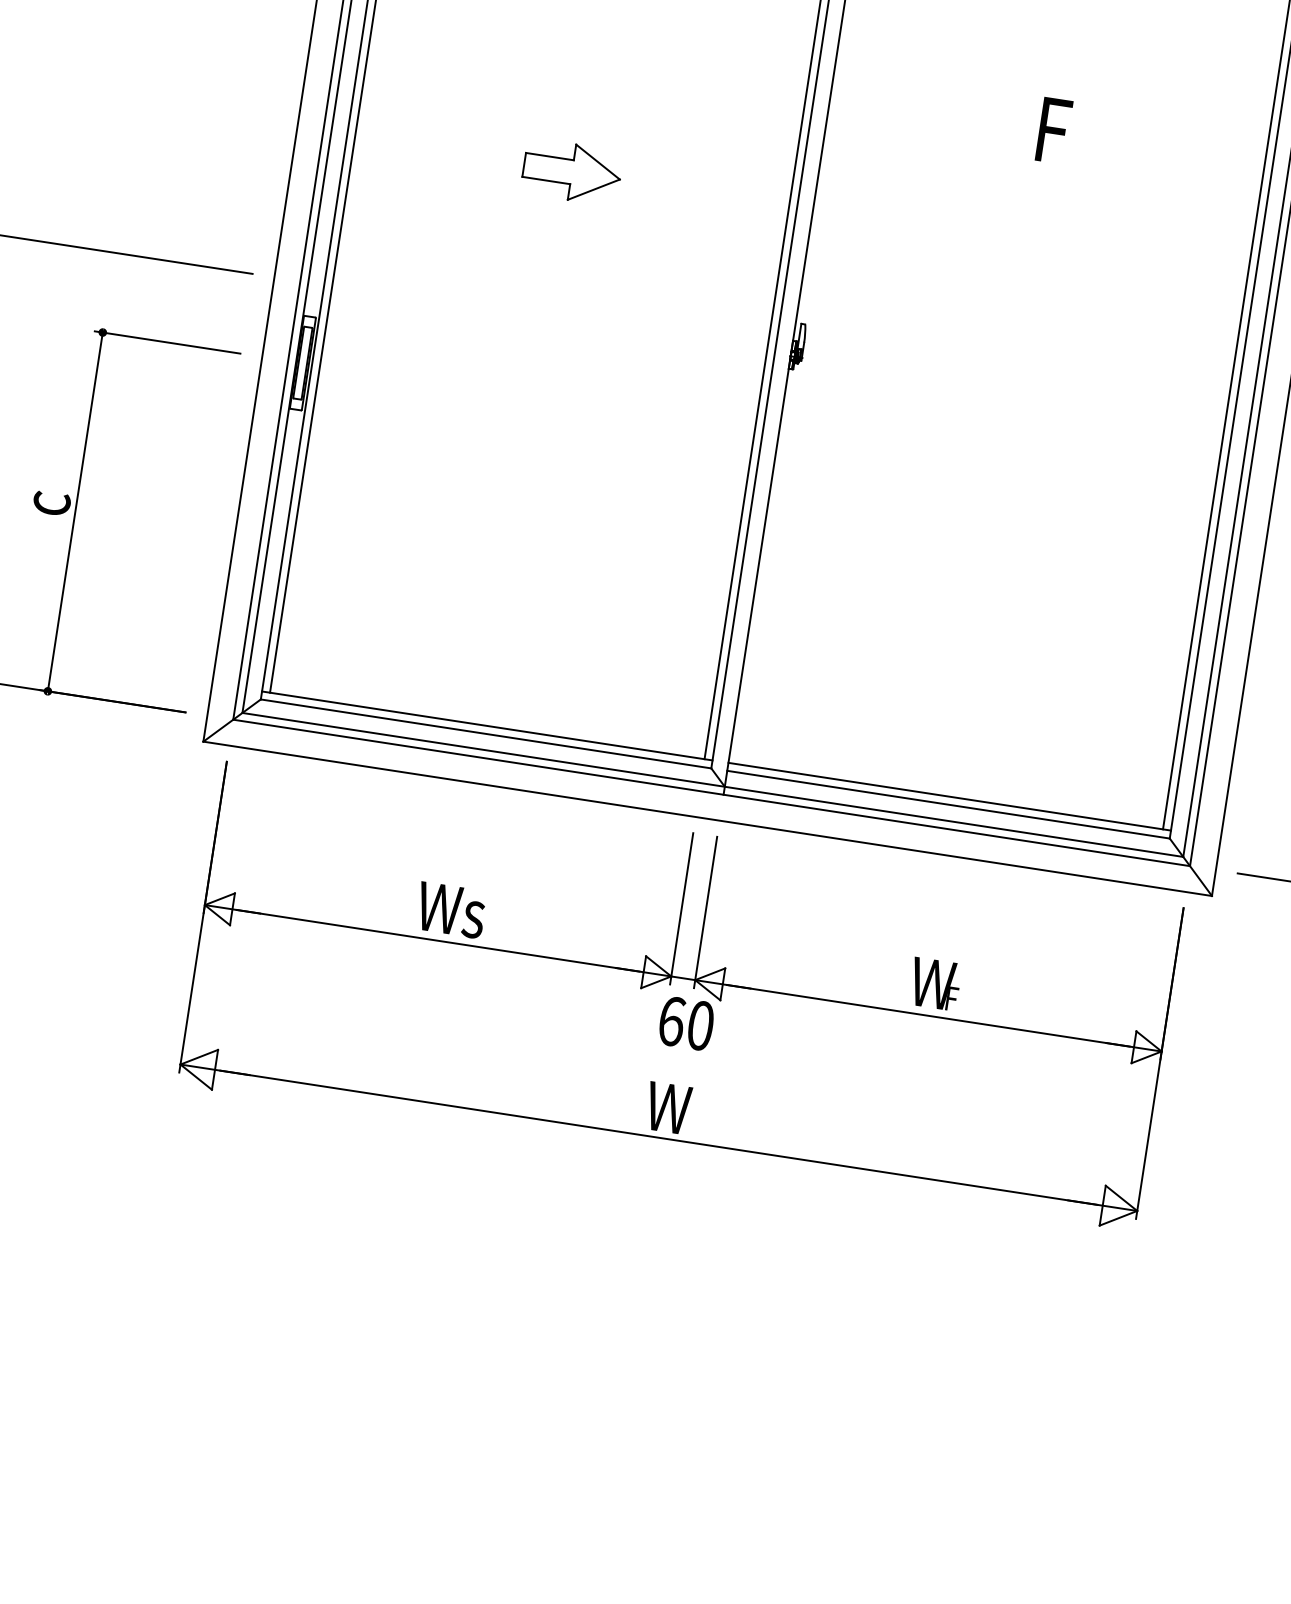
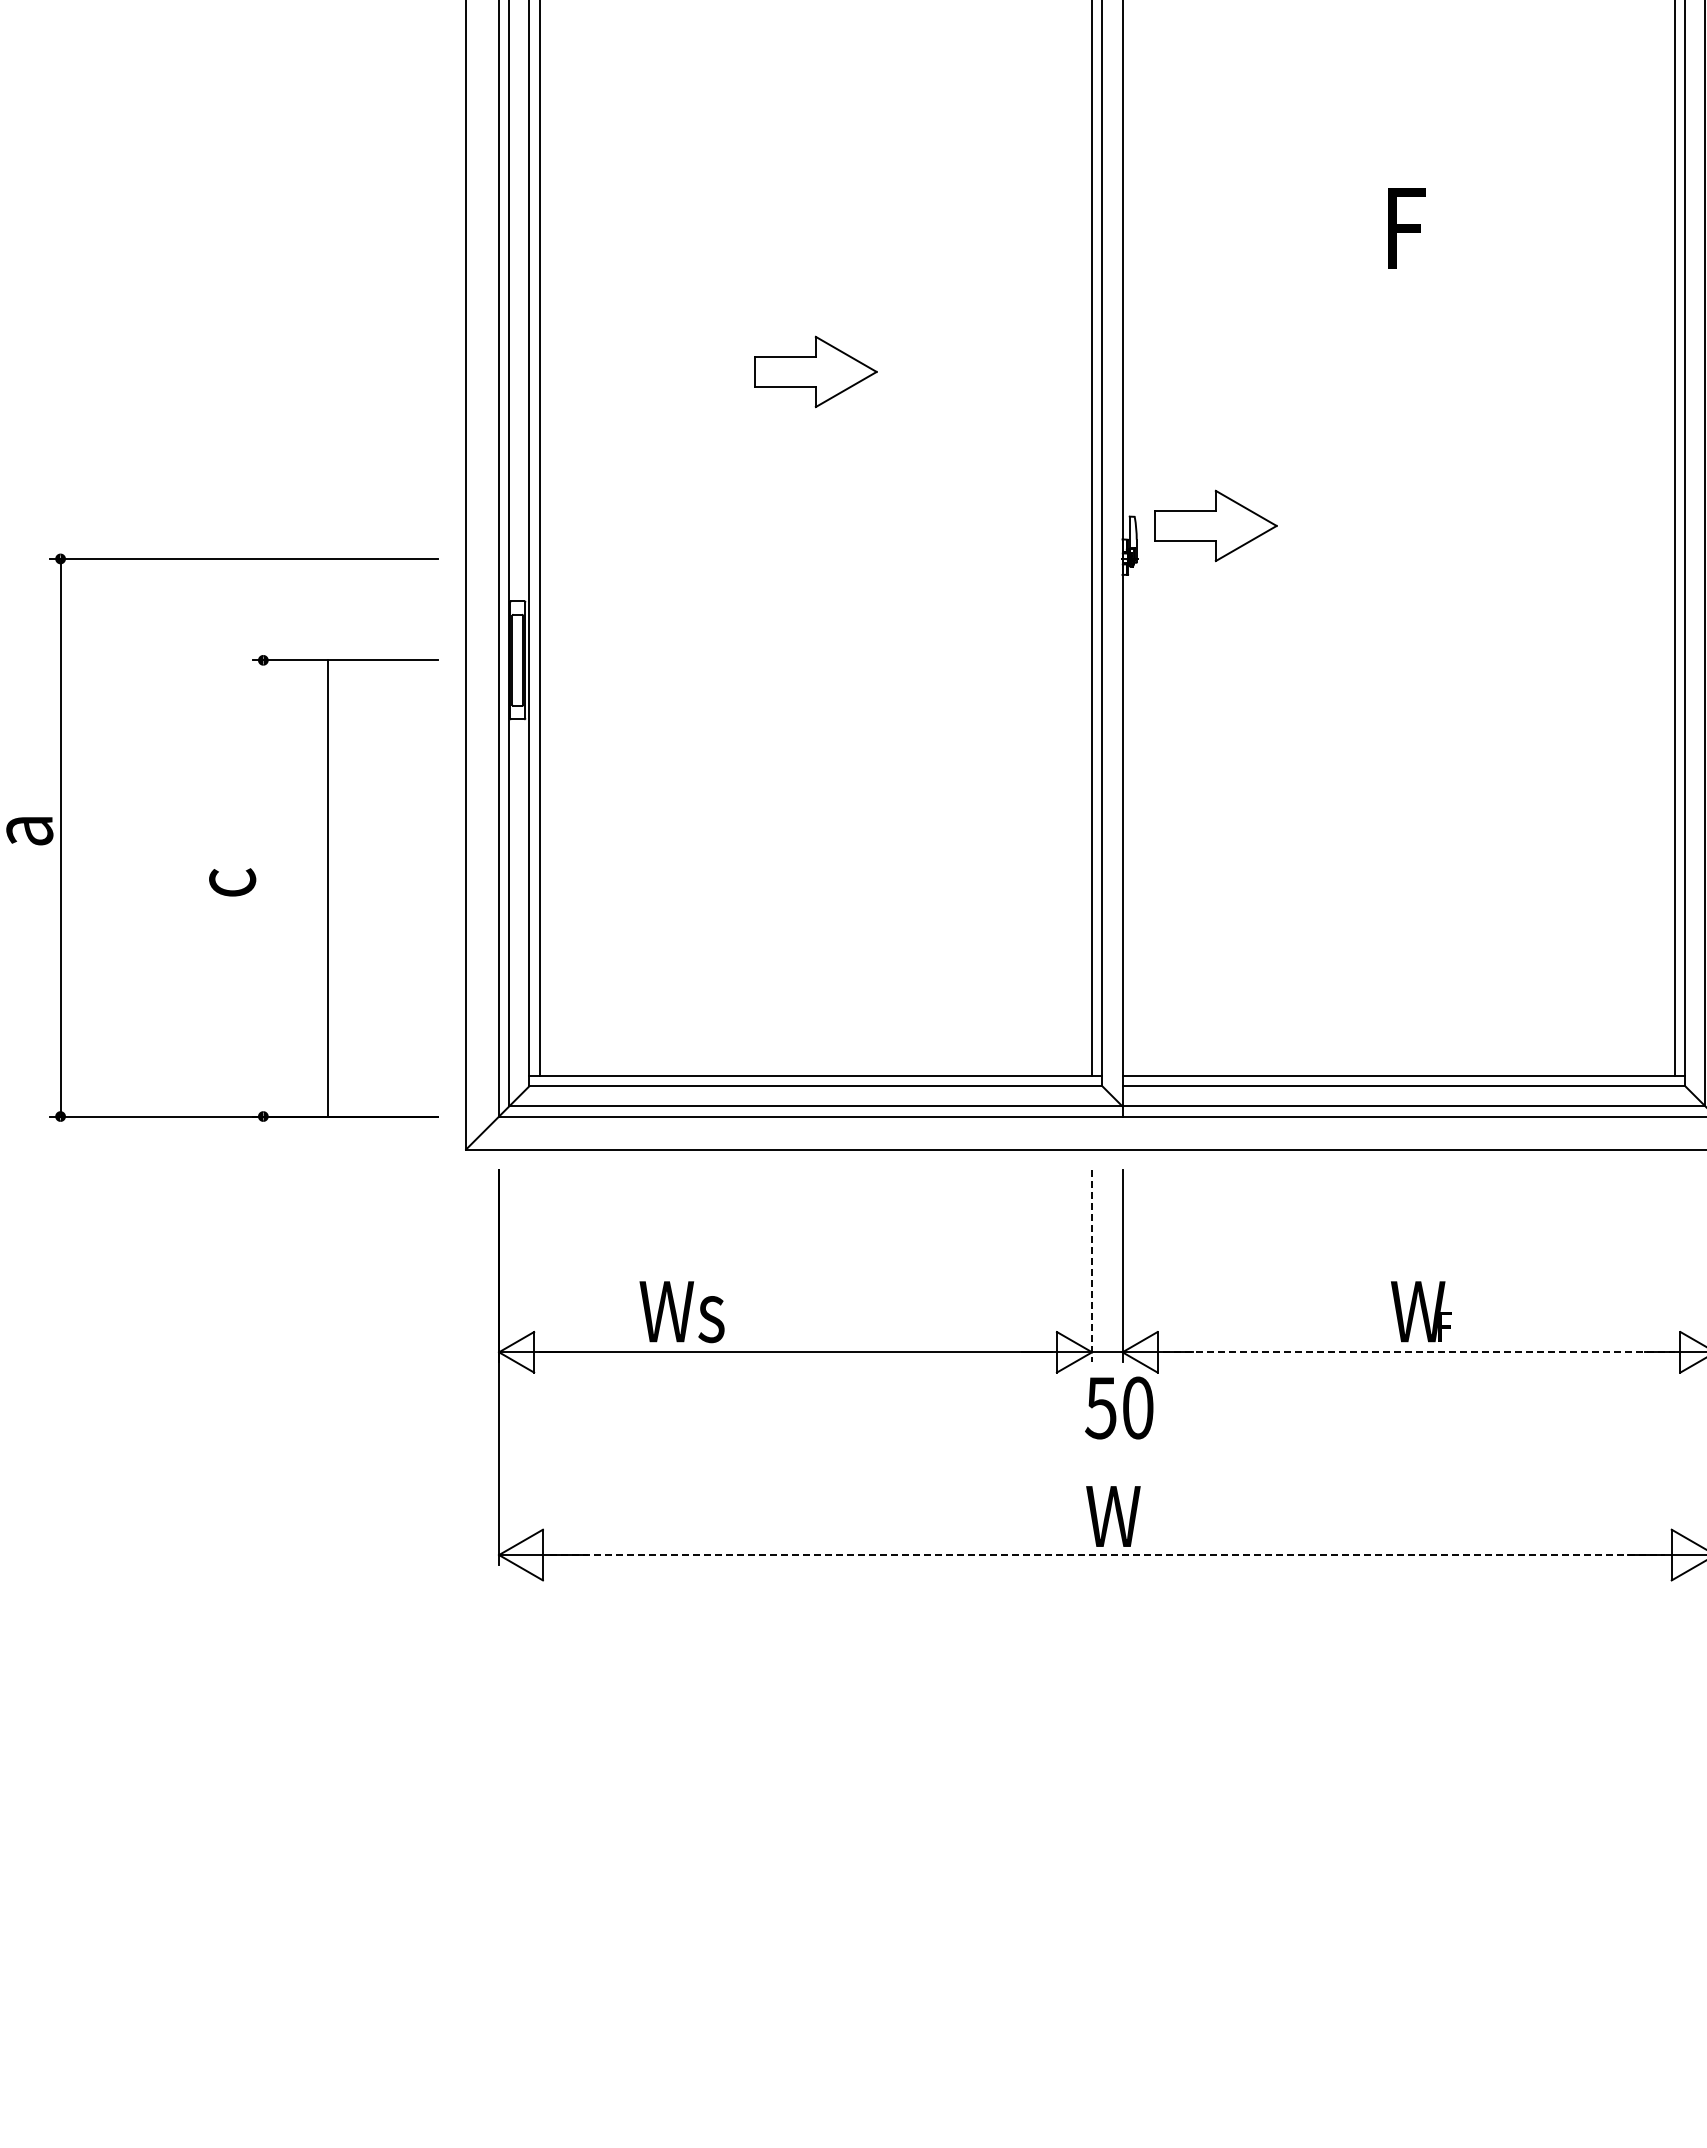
part: (867, 341) -> (1215, 525), added
line: (75, 511) -> (328, 888), moved
line: (681, 909) -> (1092, 1266), solid -> dashed
text: (450, 910) -> (681, 1312), moved
line: (928, 1016) -> (1419, 1352), solid -> dashed
text: (671, 1020) -> (1100, 1407), 60 -> 50
line: (658, 1138) -> (1107, 1555), solid -> dashed

